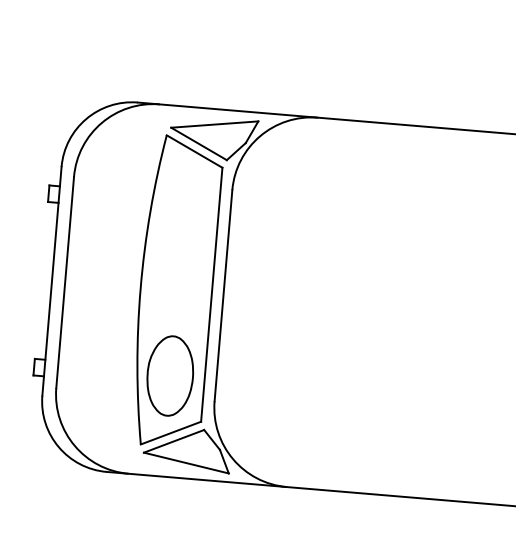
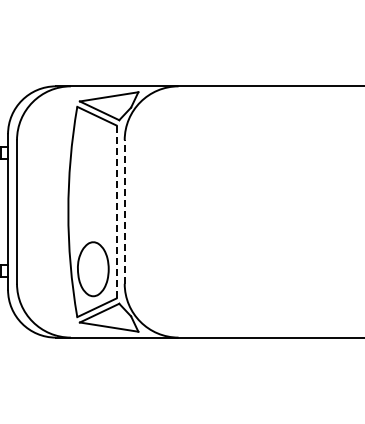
line: (211, 295) -> (116, 212), solid -> dashed
line: (223, 296) -> (124, 212), solid -> dashed

